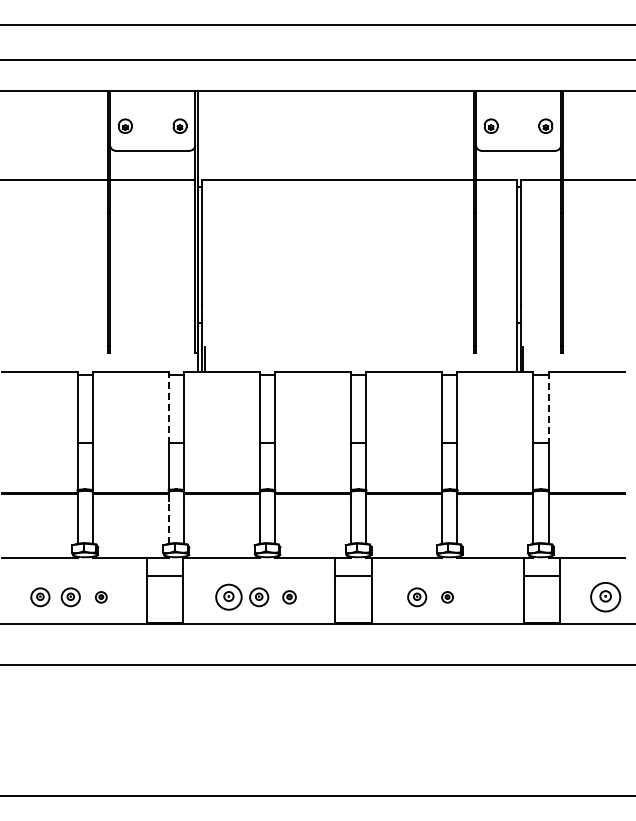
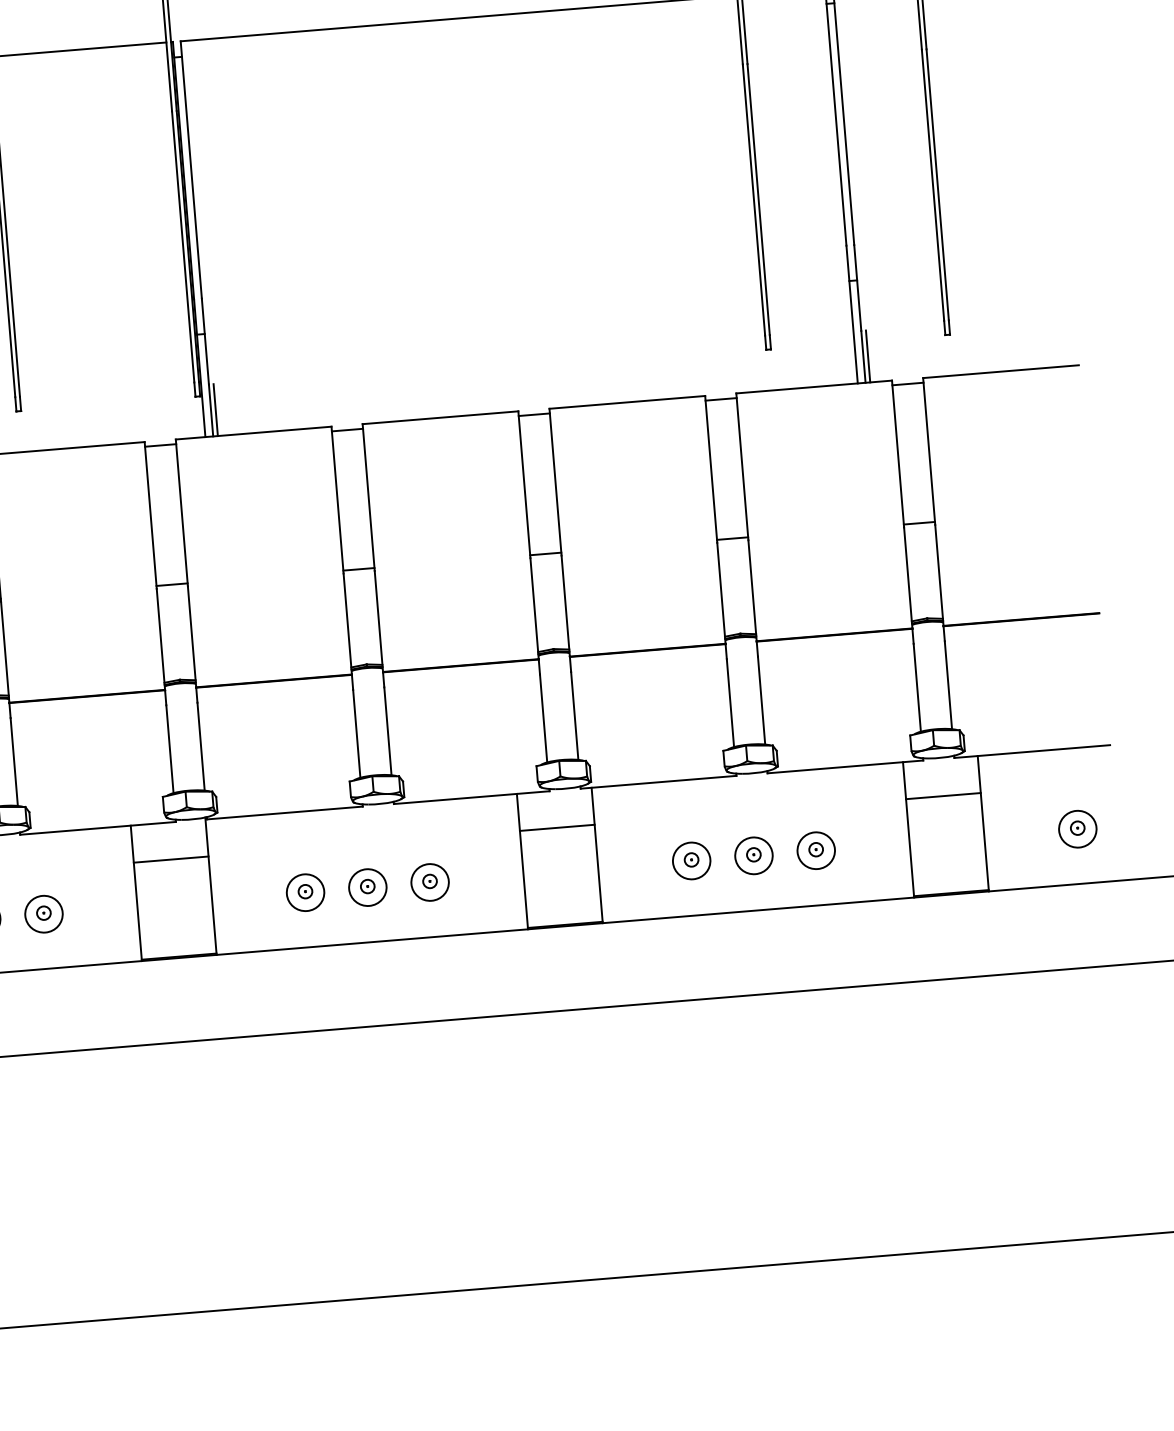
line: (168, 408) -> (150, 515), dashed -> solid
line: (548, 408) -> (928, 451), dashed -> solid
line: (168, 521) -> (169, 747), dashed -> solid
part: (101, 597) -> (44, 914), size x1.67
part: (228, 597) -> (304, 893), size x0.71
part: (289, 597) -> (429, 882), size x1.43
part: (447, 597) -> (753, 856), size x1.67
part: (477, 597) -> (815, 851), added
part: (605, 597) -> (1077, 829), size x0.62

